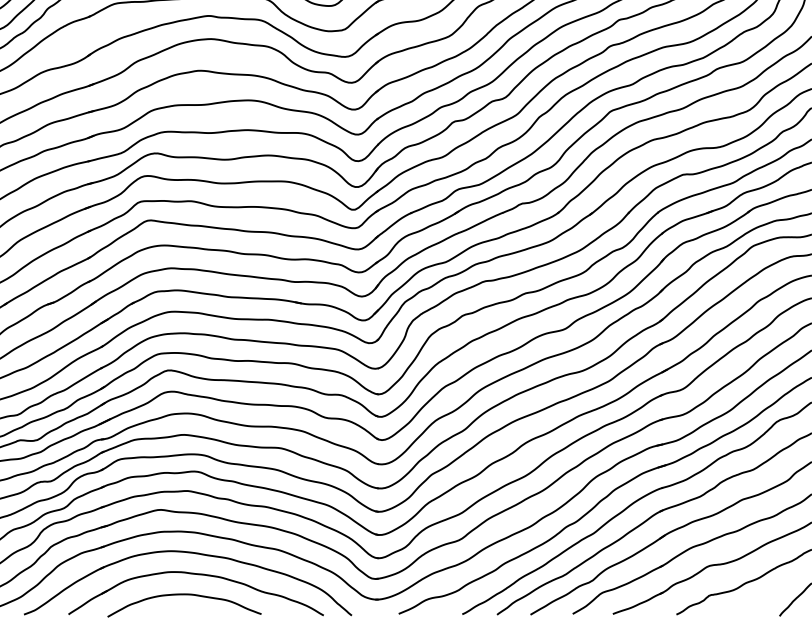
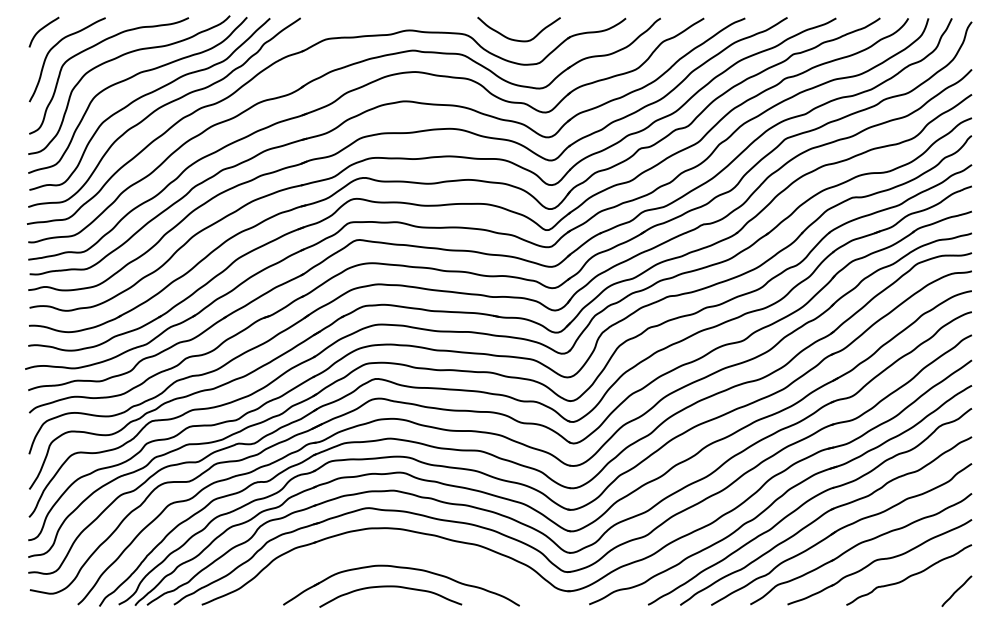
part: (196, 554) -> (401, 549), removed

